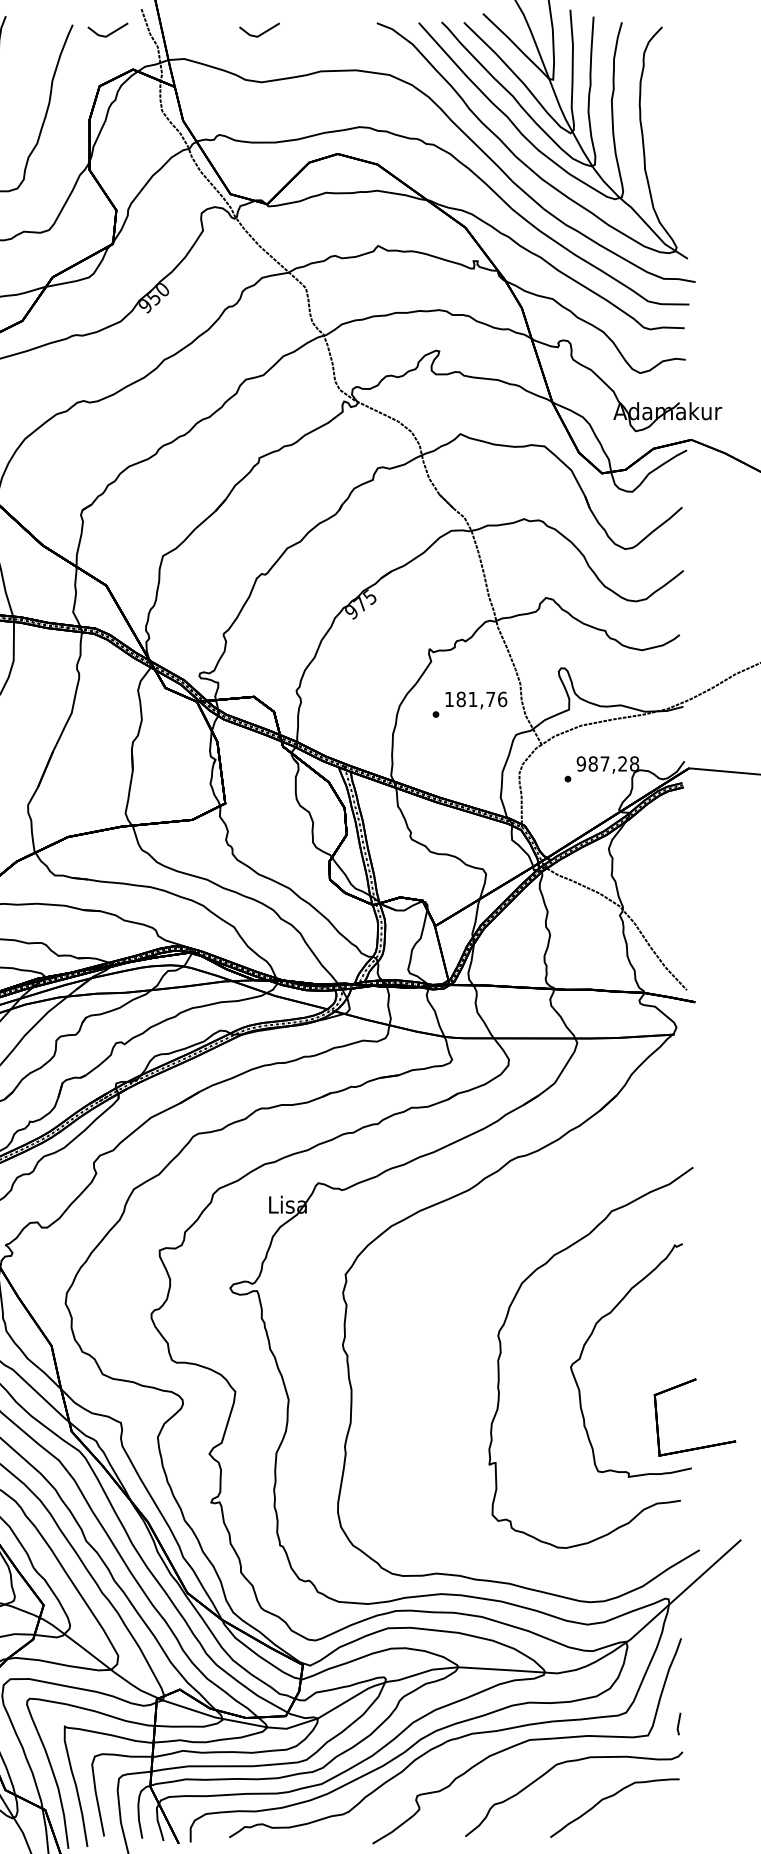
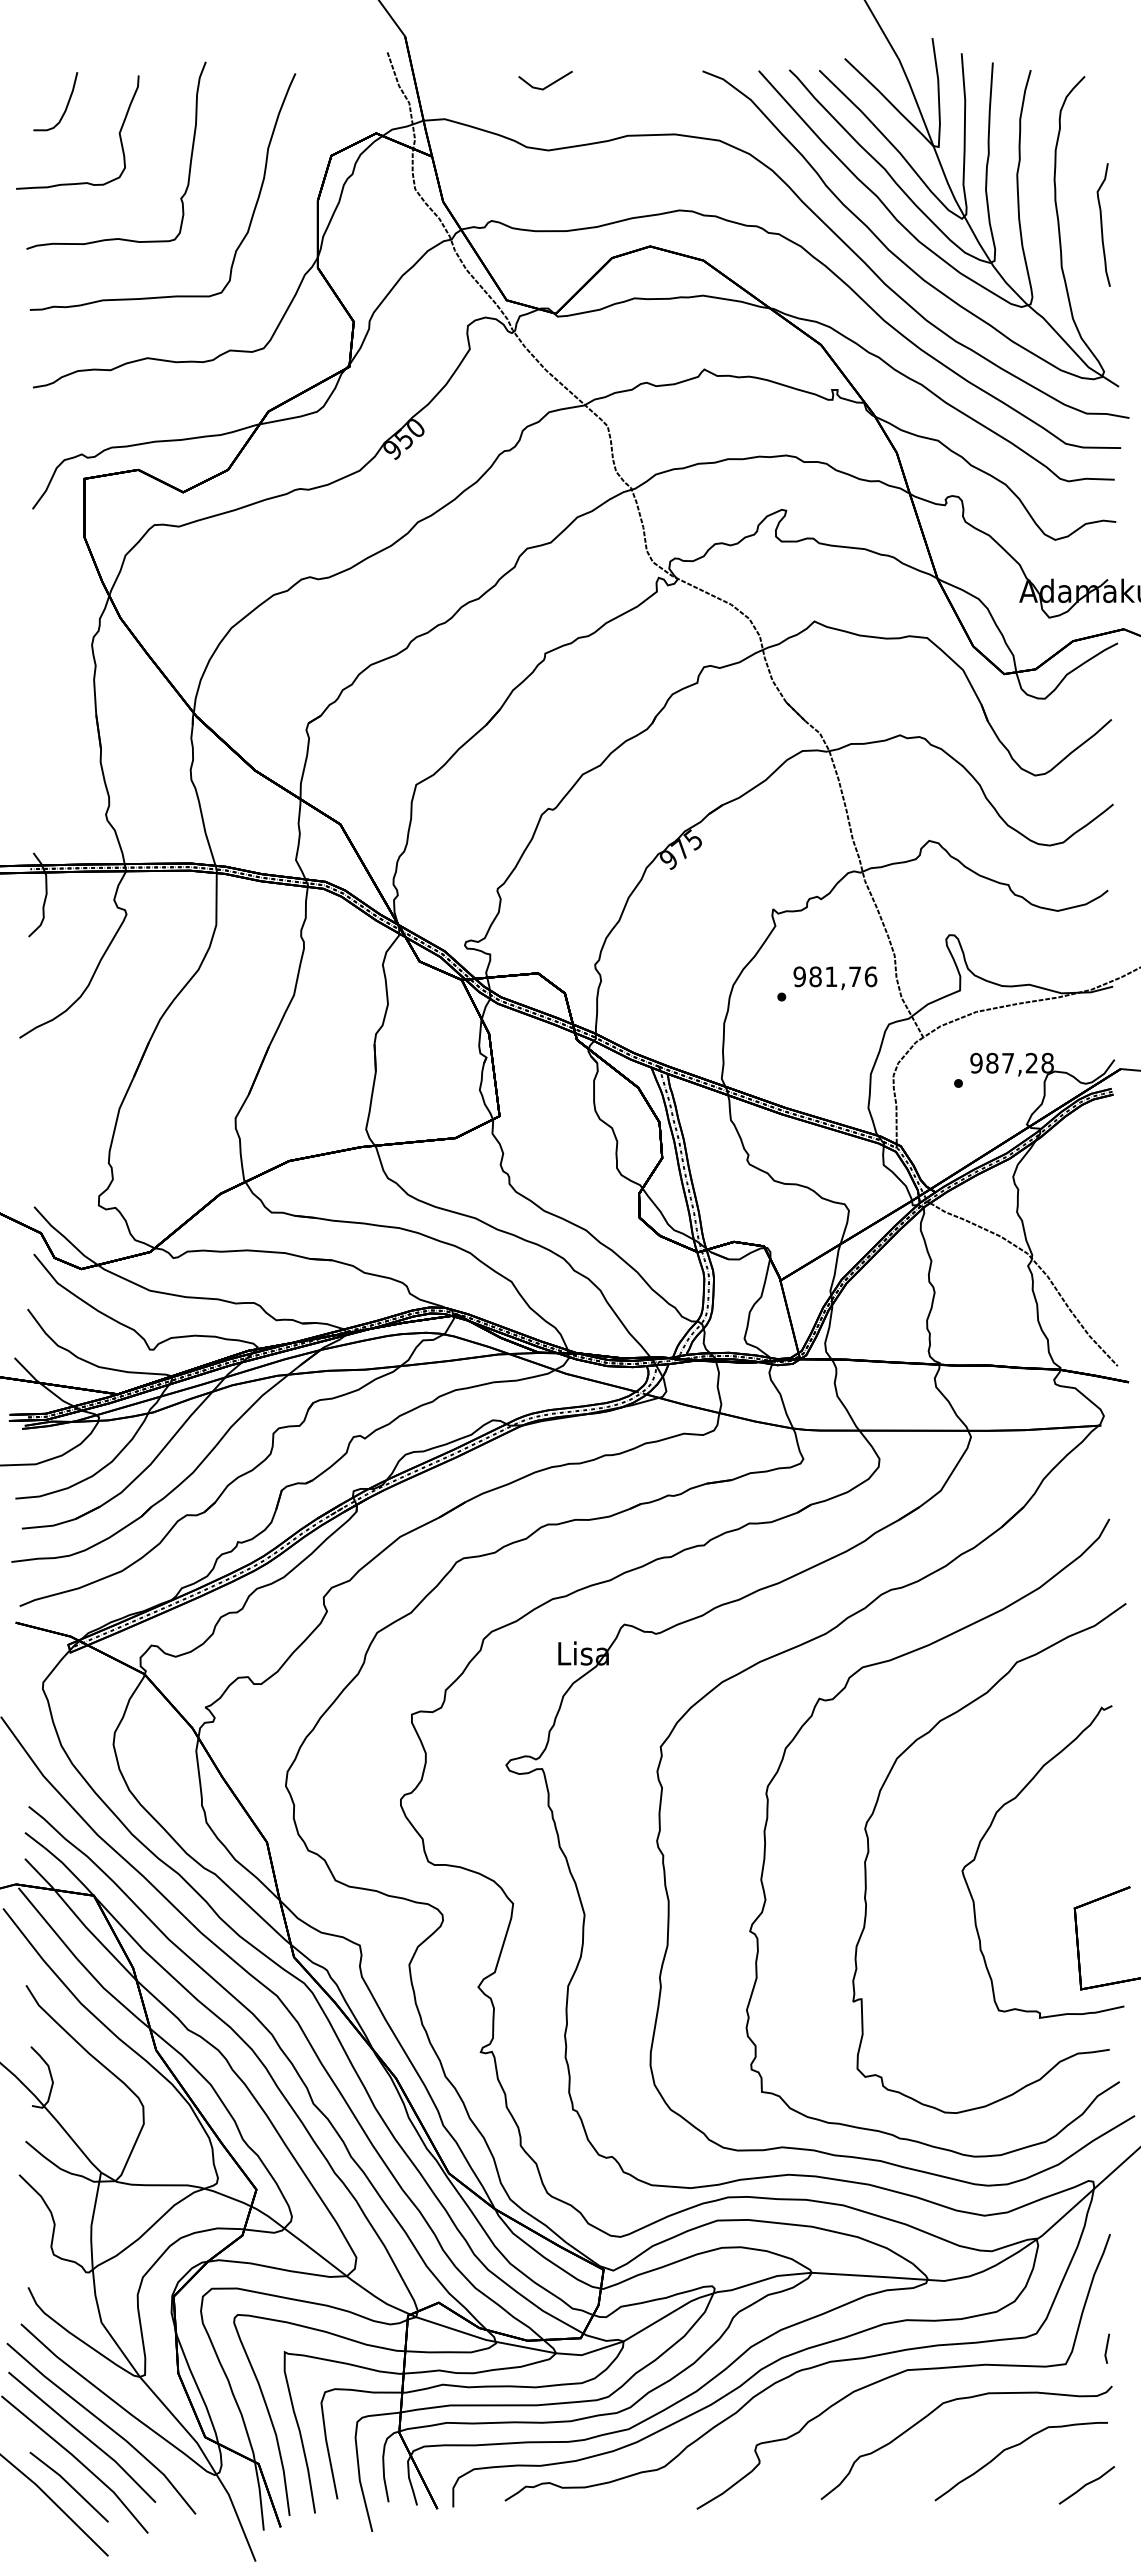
line: (109, 33) -> (344, 85), removed
curve: (675, 137) -> (1102, 224), added
text: (449, 699) -> (799, 976), 181,76 -> 981,76
curve: (426, 1328) -> (768, 1818), added
line: (663, 1826) -> (1086, 2485), added

